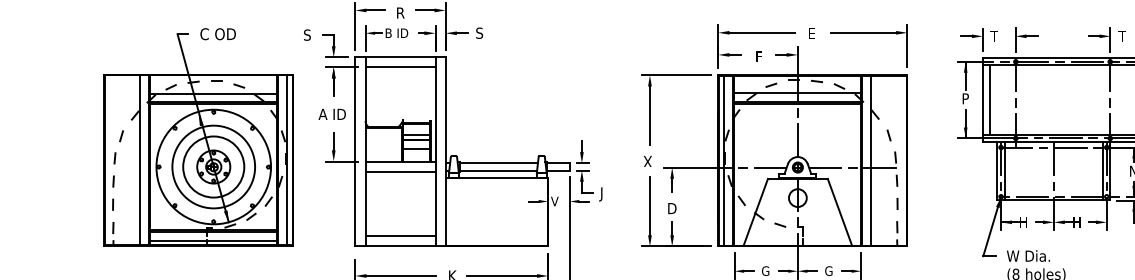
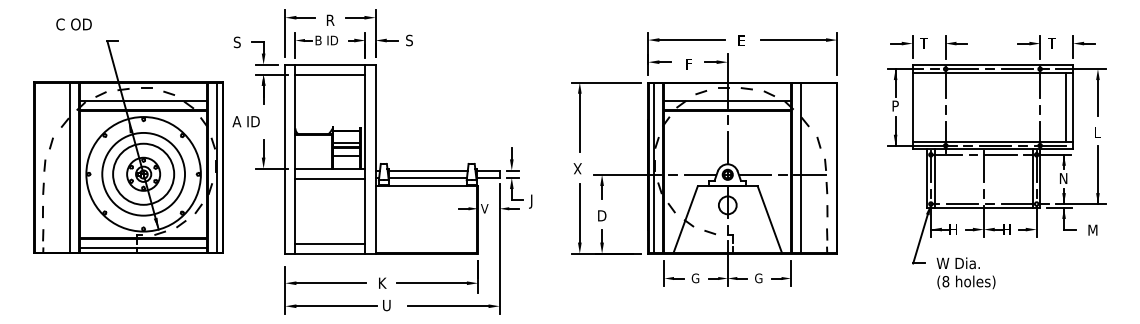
text: (217, 34) -> (73, 24), moved
line: (990, 100) -> (920, 107), removed
text: (331, 114) -> (245, 121), moved

